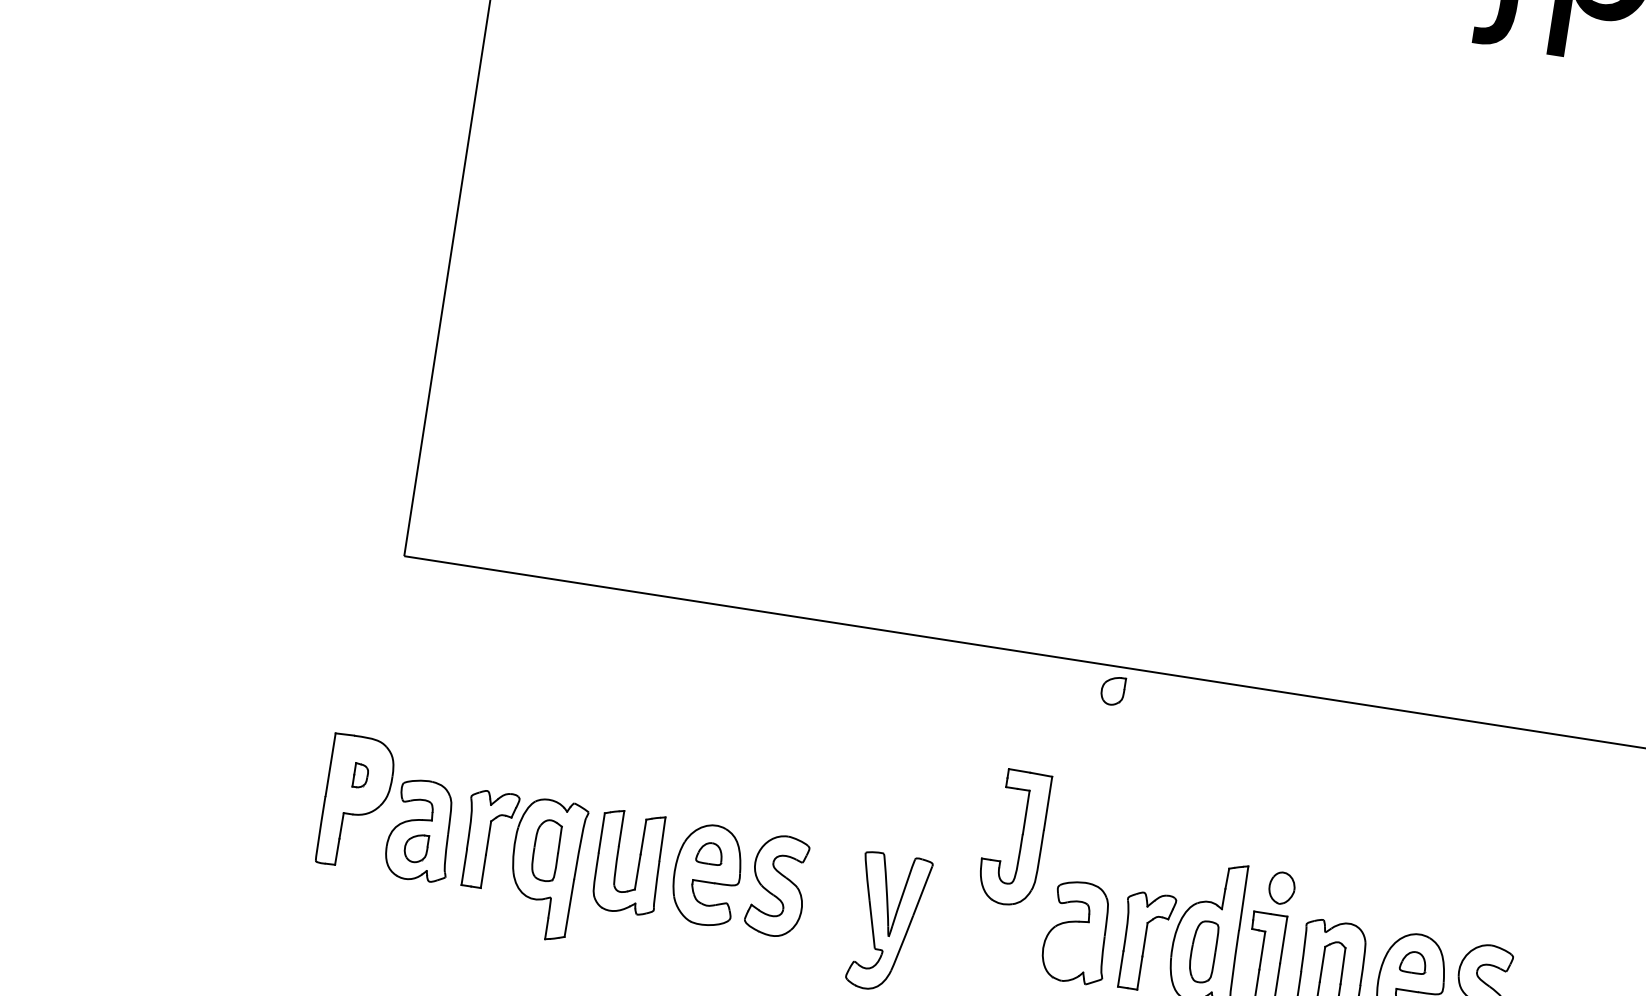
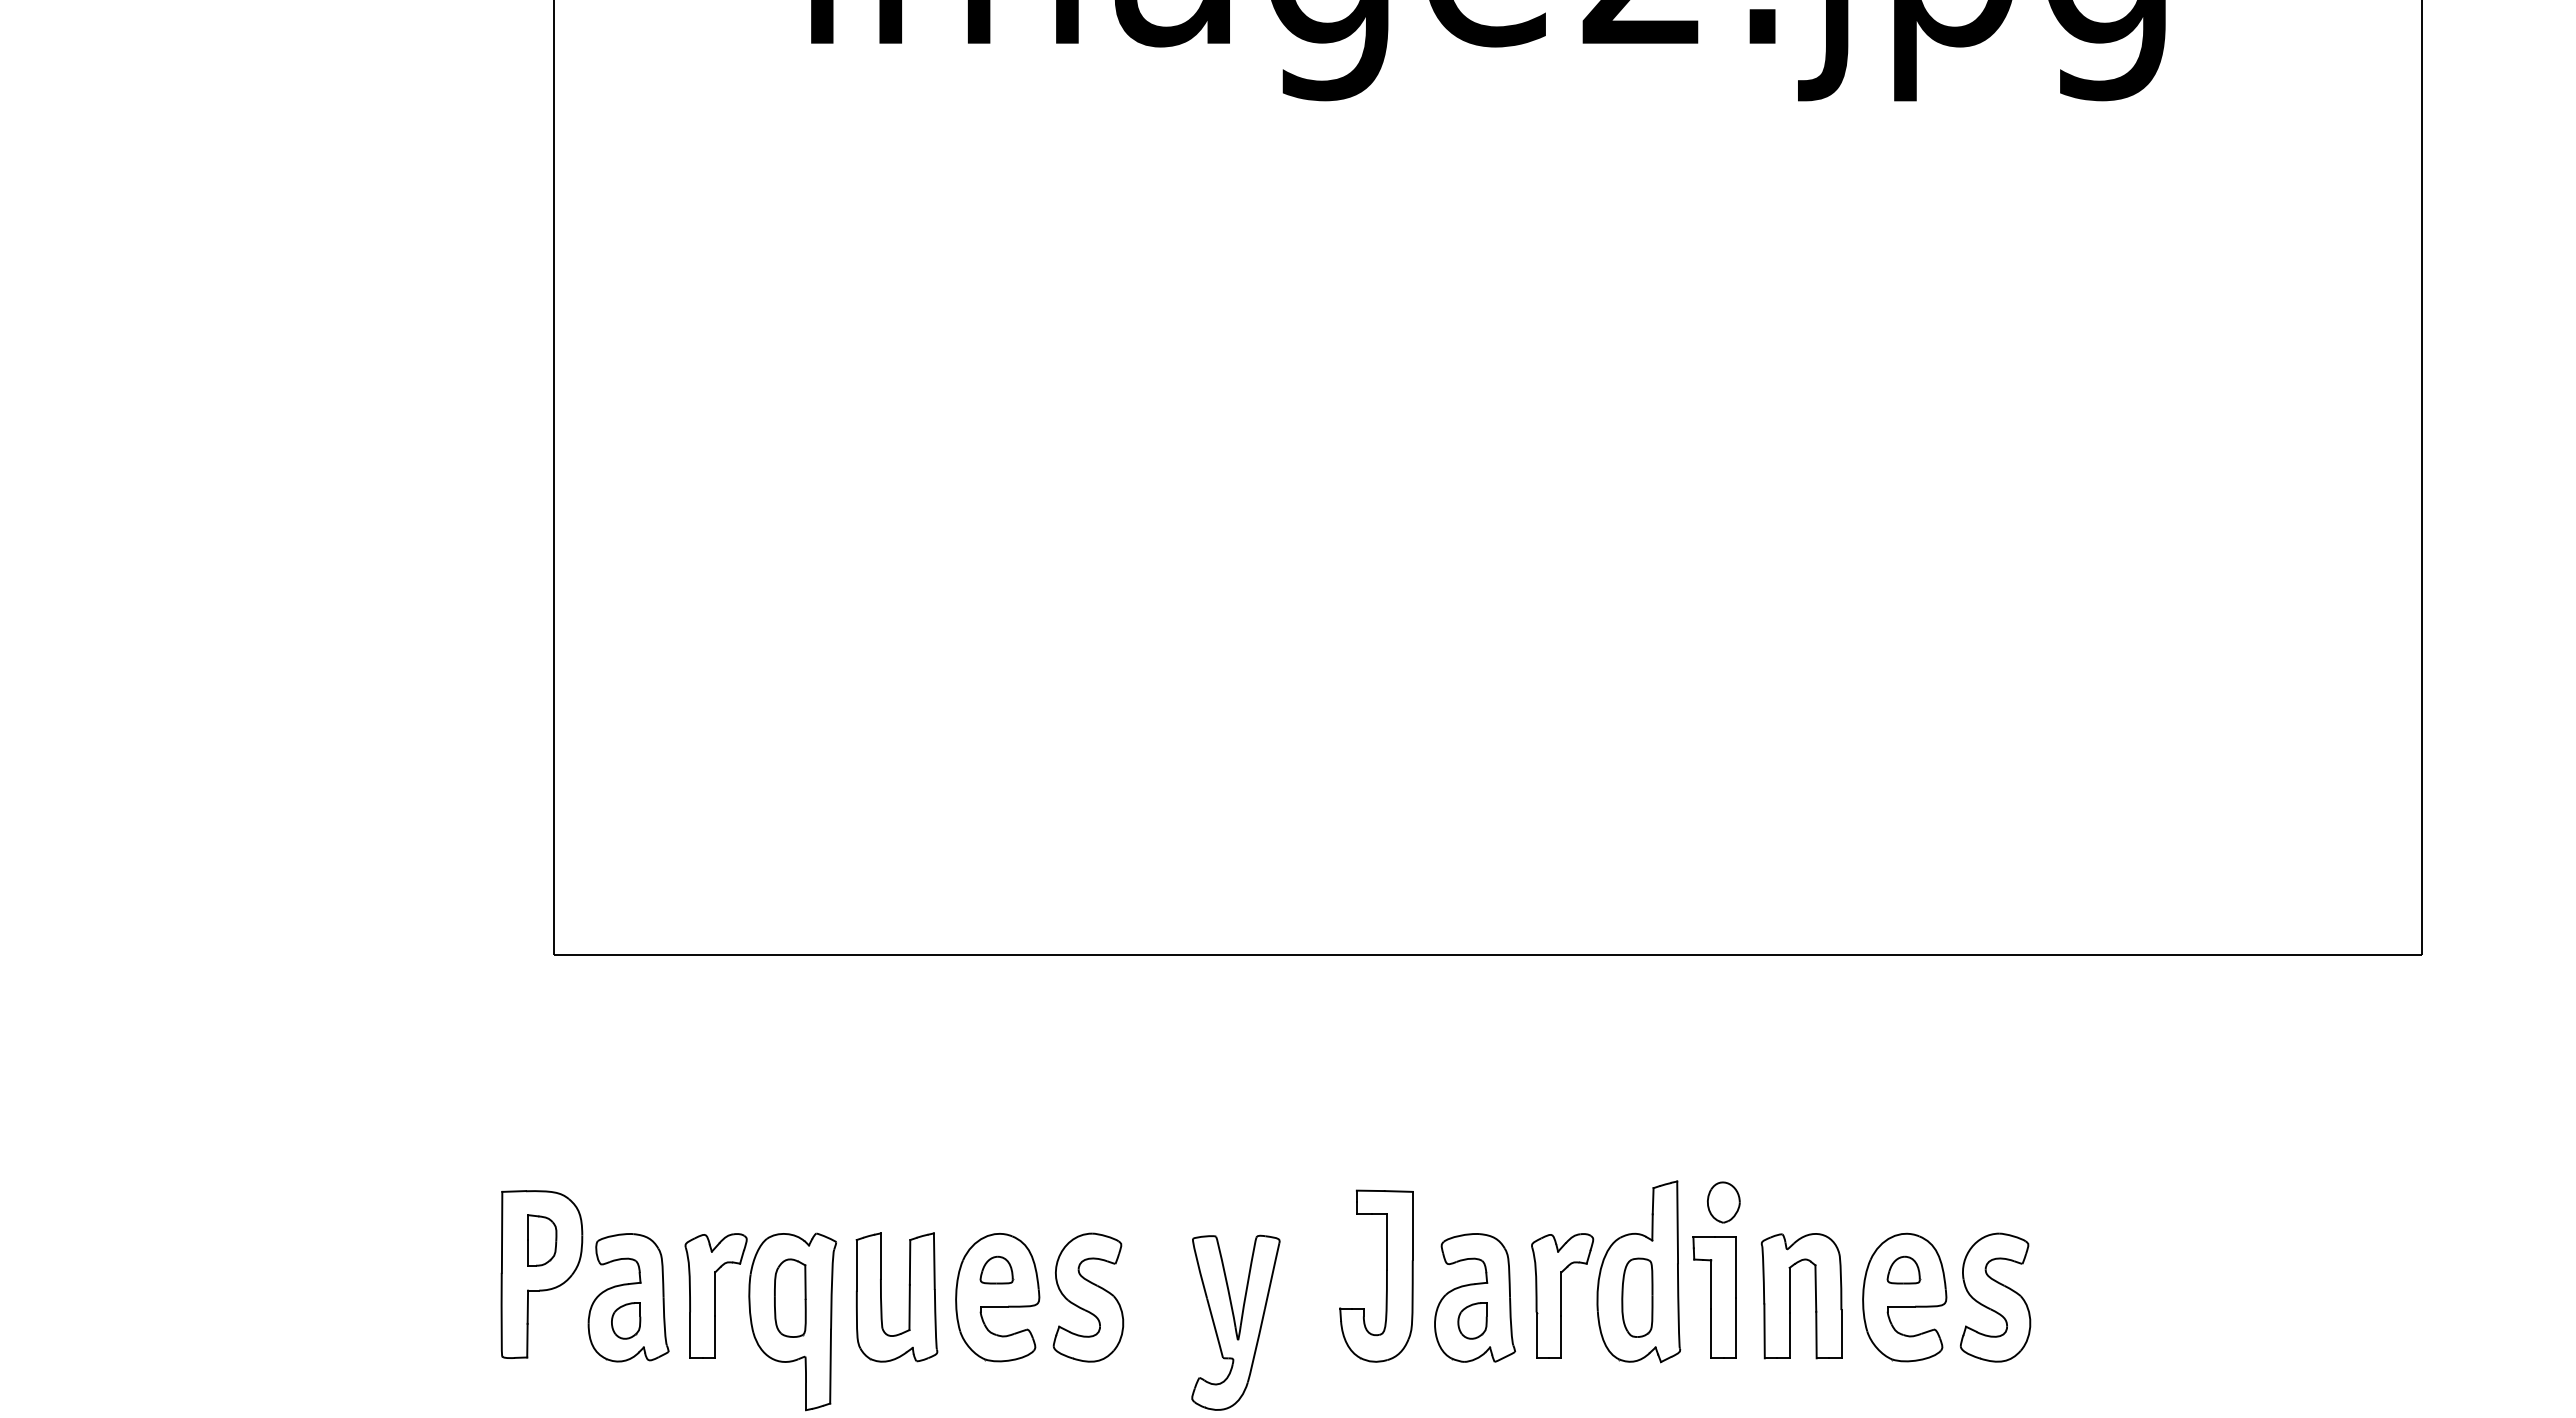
part: (1112, 690) -> (1472, 1320), moved
part: (360, 775) -> (542, 1240), size x1.67
part: (1021, 838) -> (1386, 1275), moved

